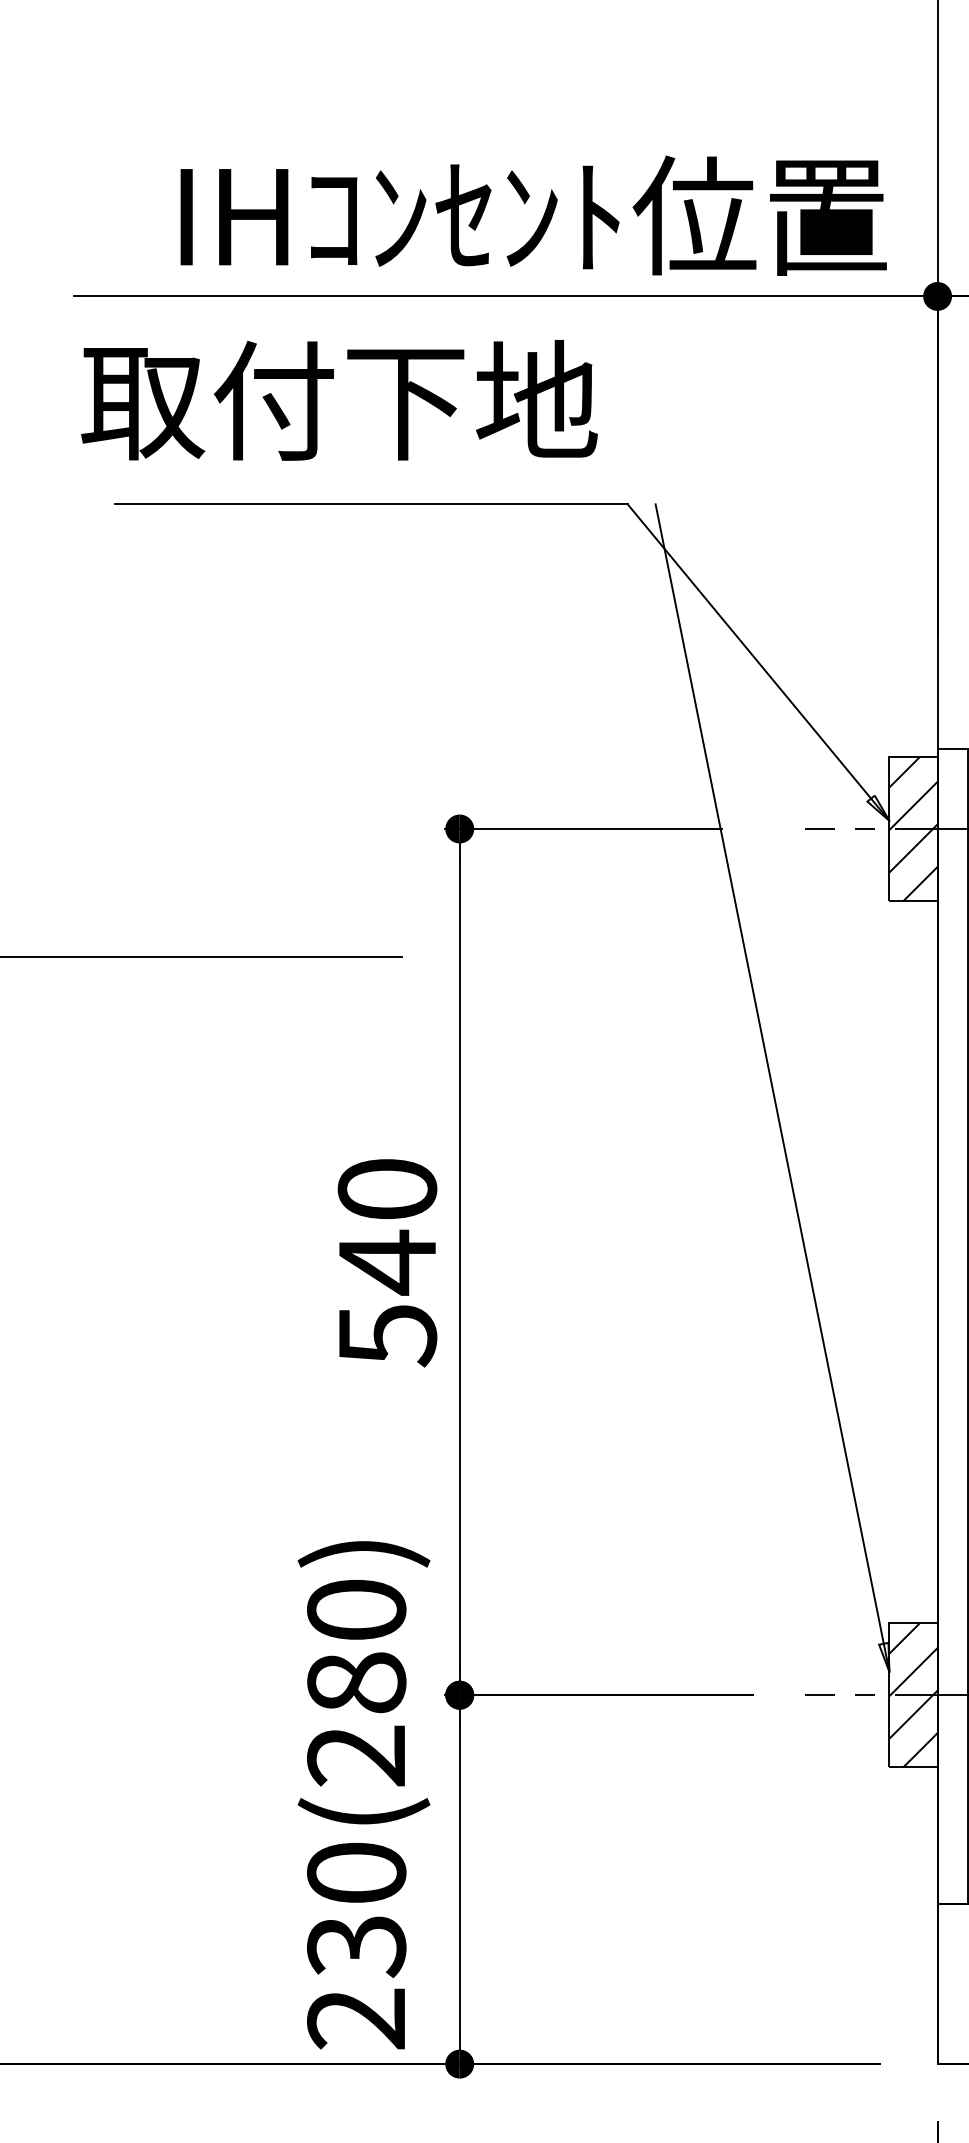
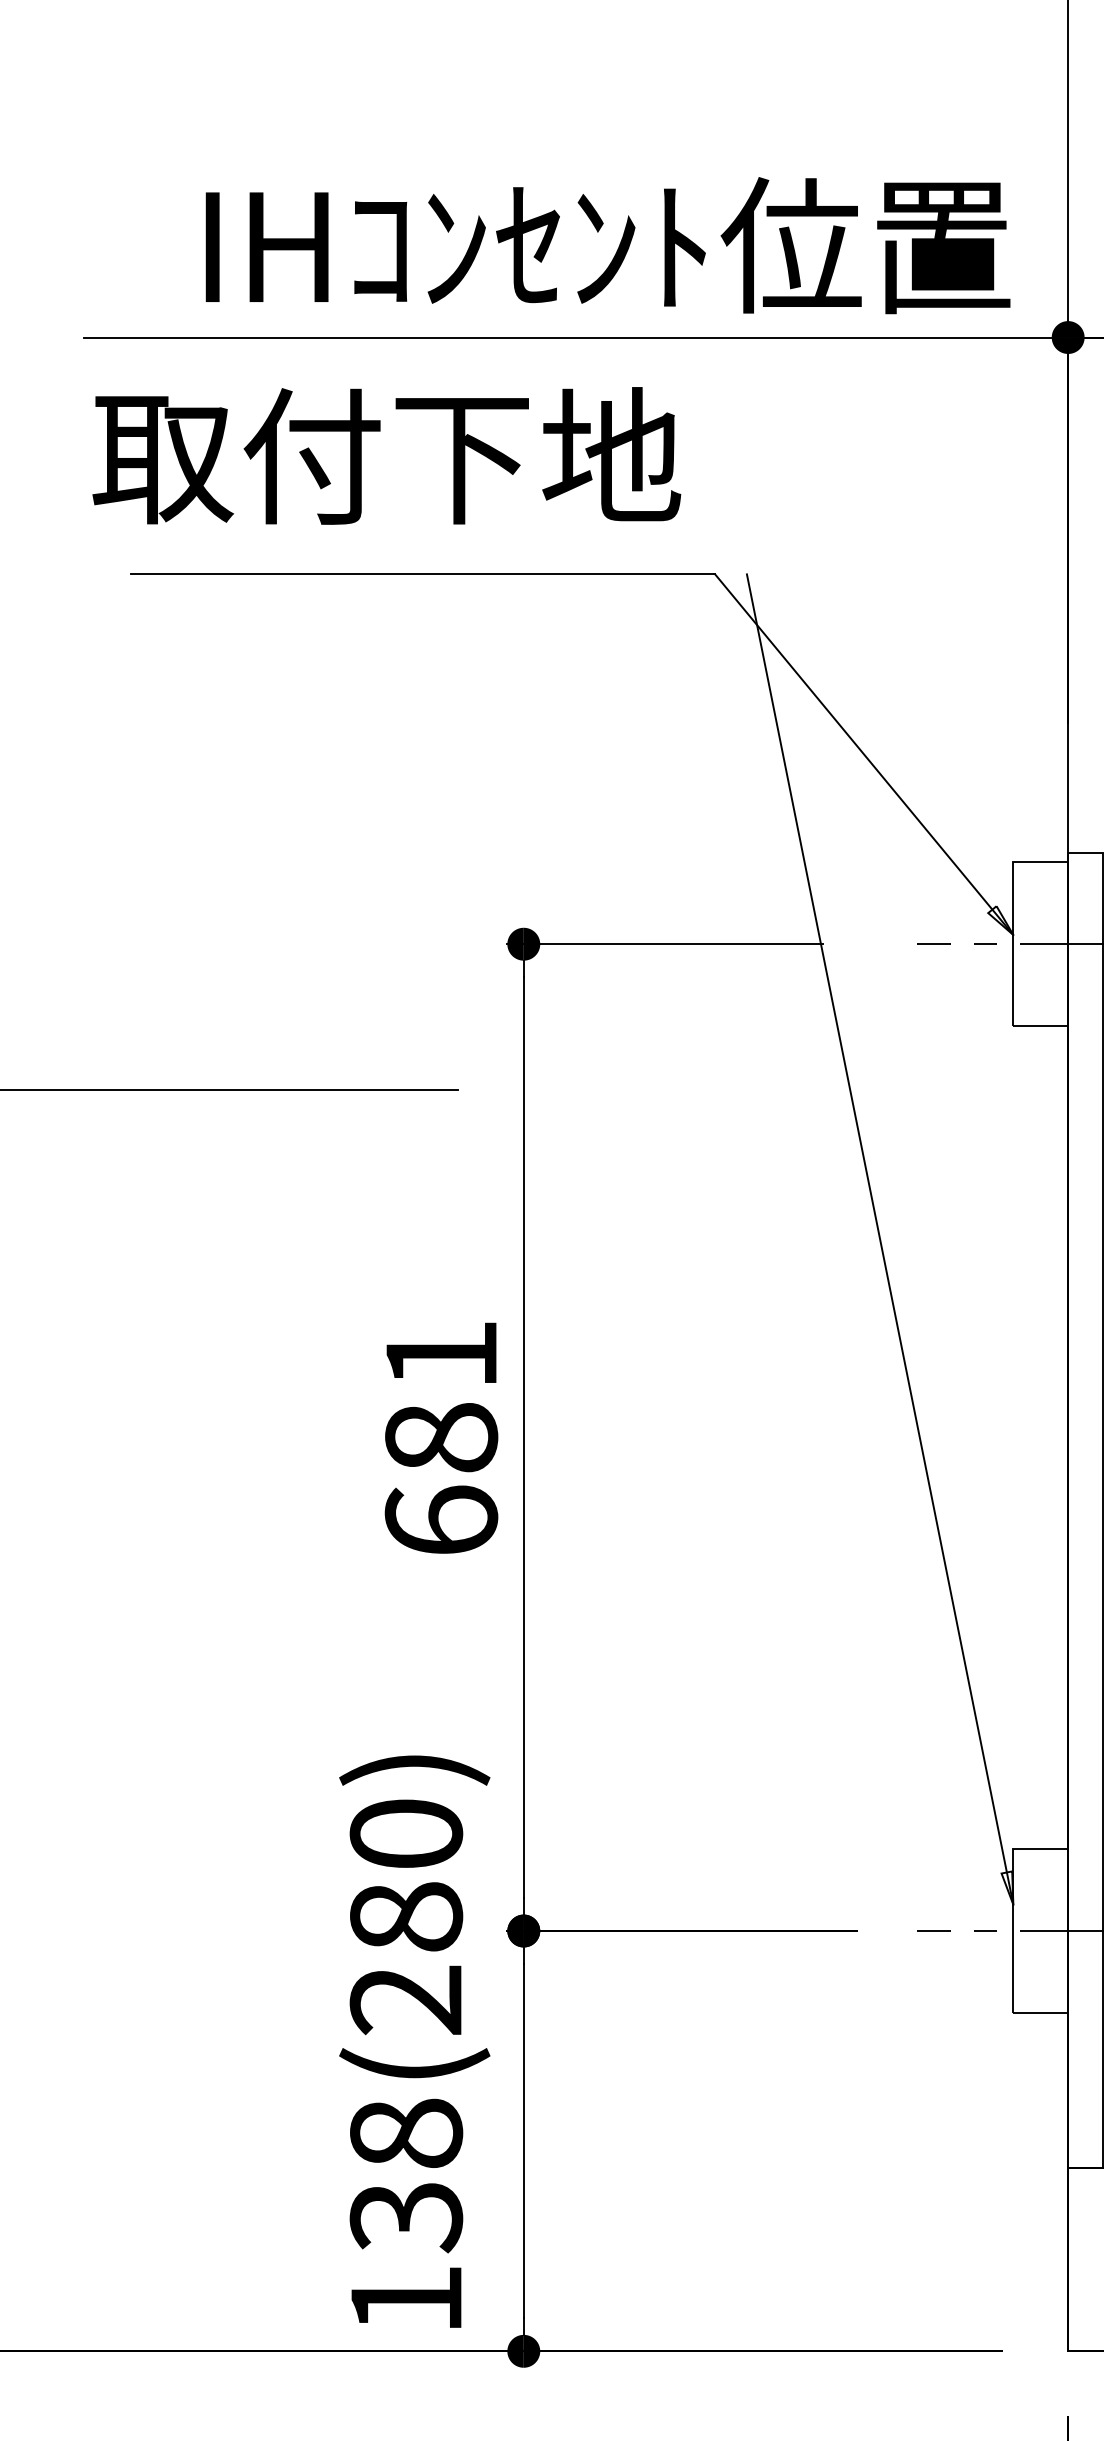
hatch: (913, 828) -> (1040, 943), removed
text: (387, 1262) -> (441, 1438), 540 -> 681
hatch: (913, 1694) -> (1040, 1930), removed
text: (356, 1945) -> (406, 2216), 230(280) -> 138(280)

